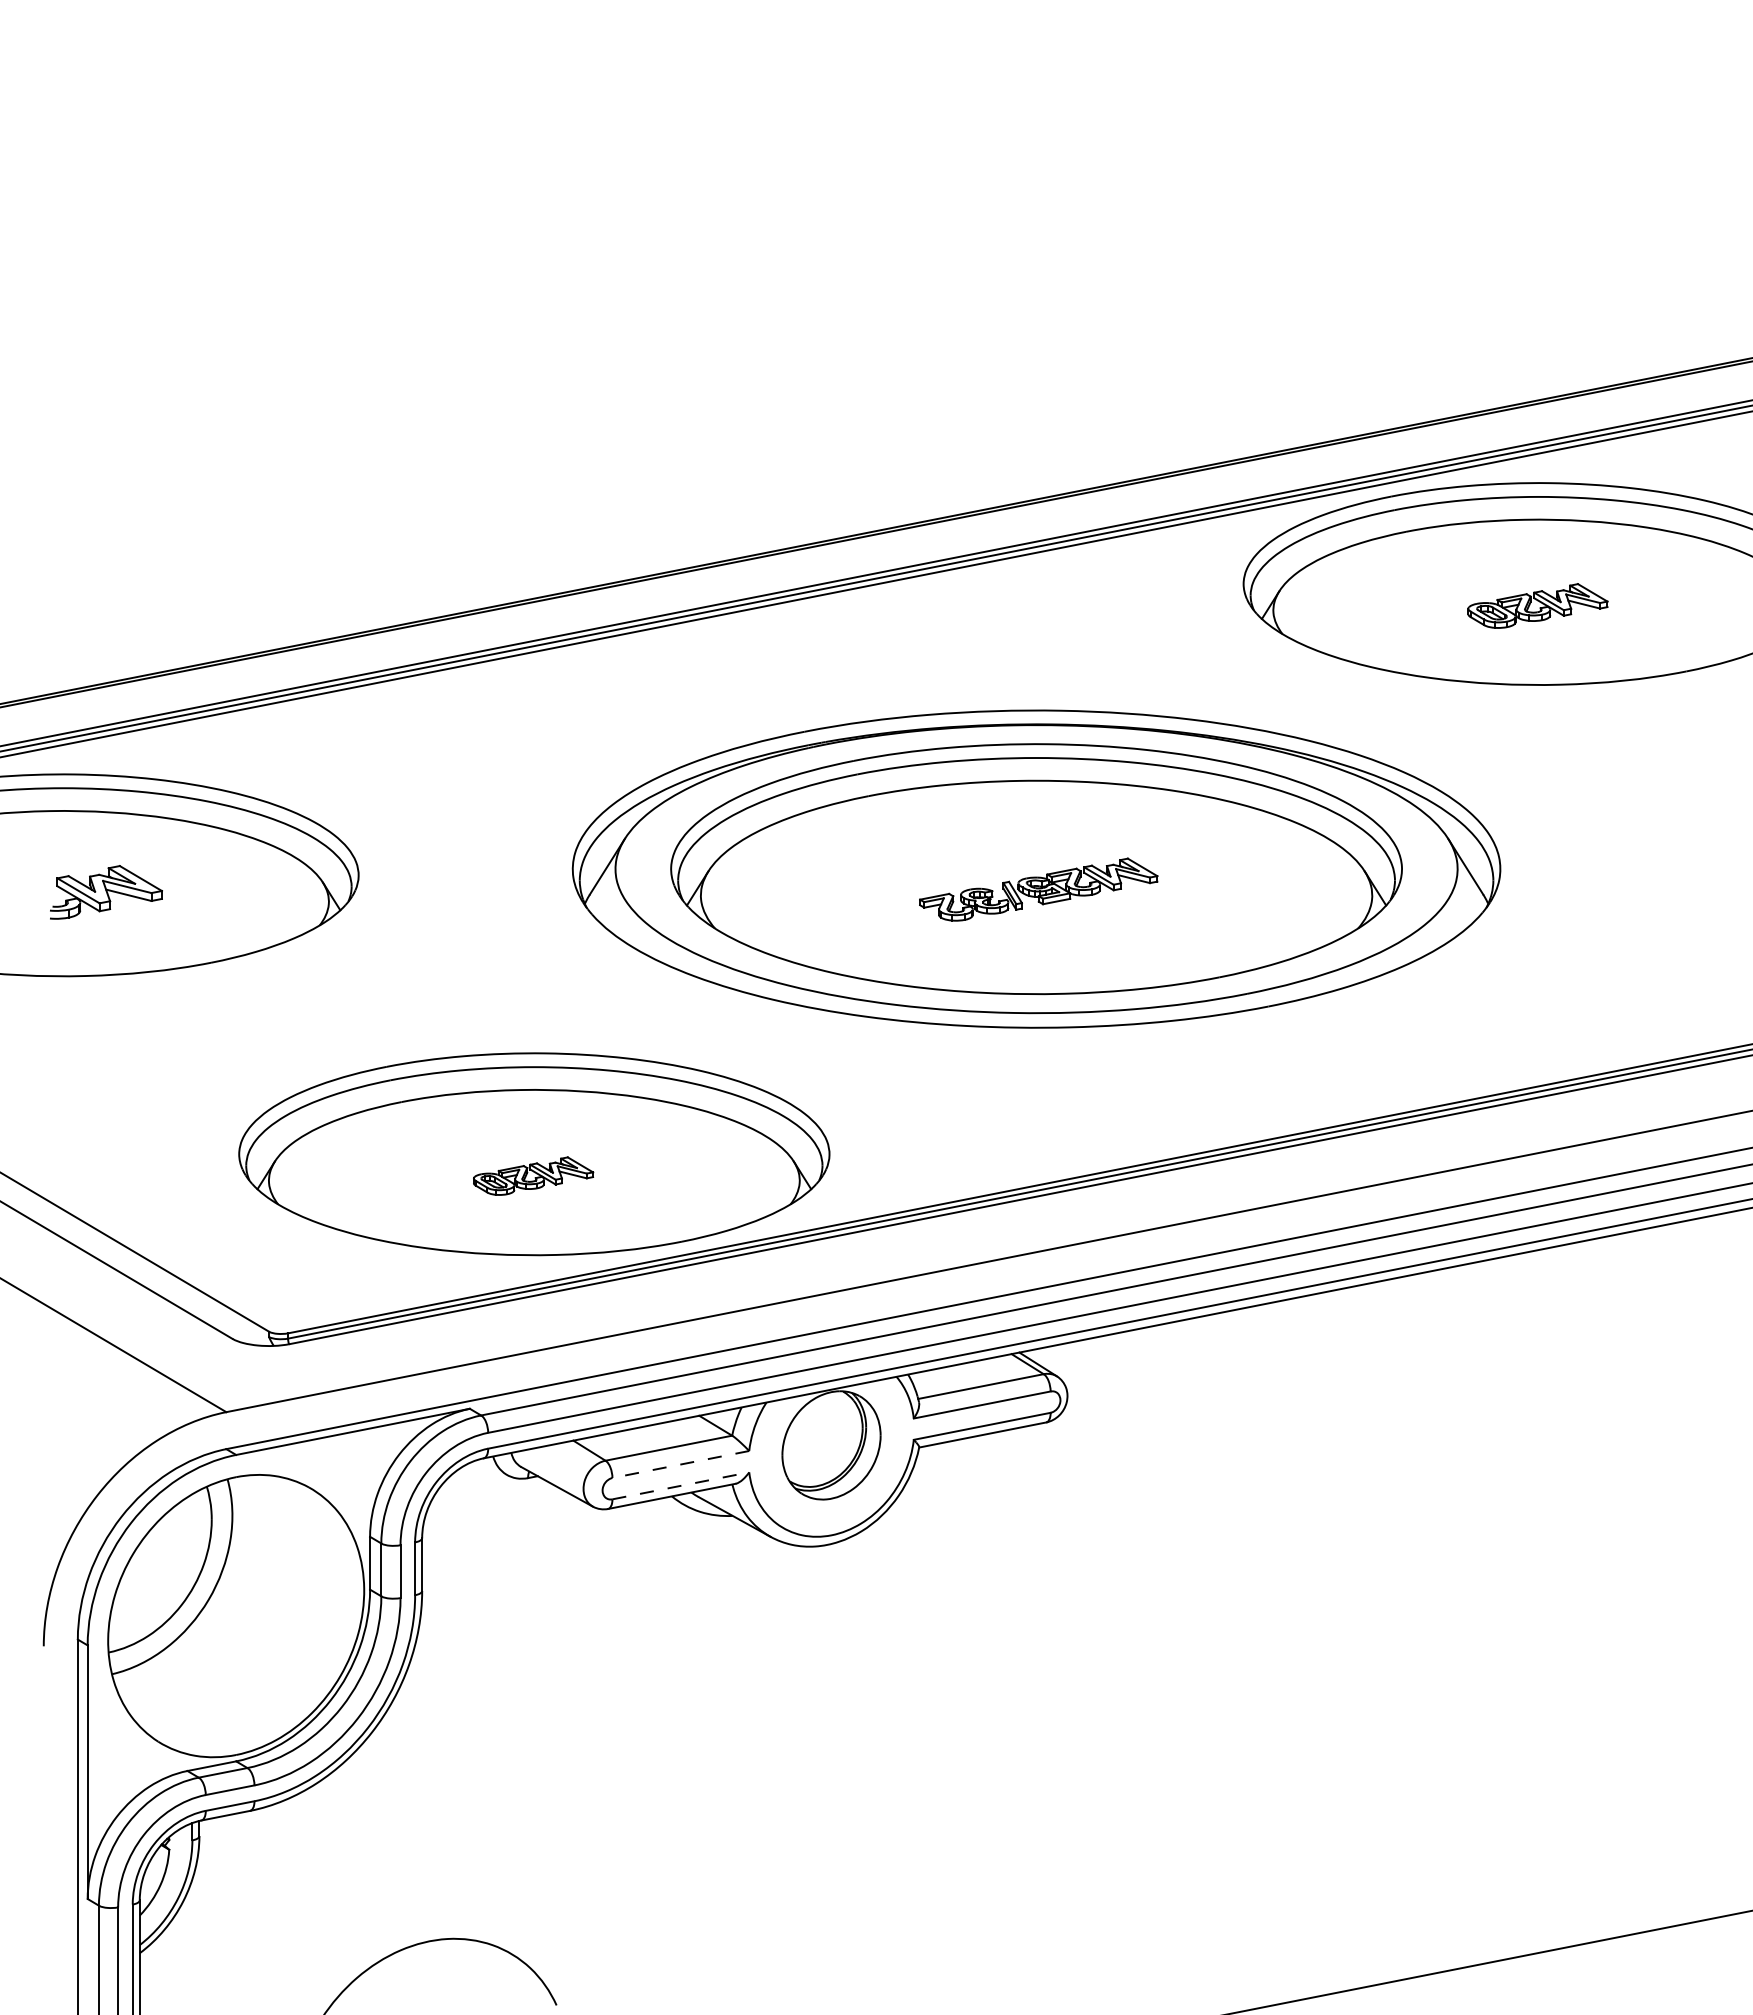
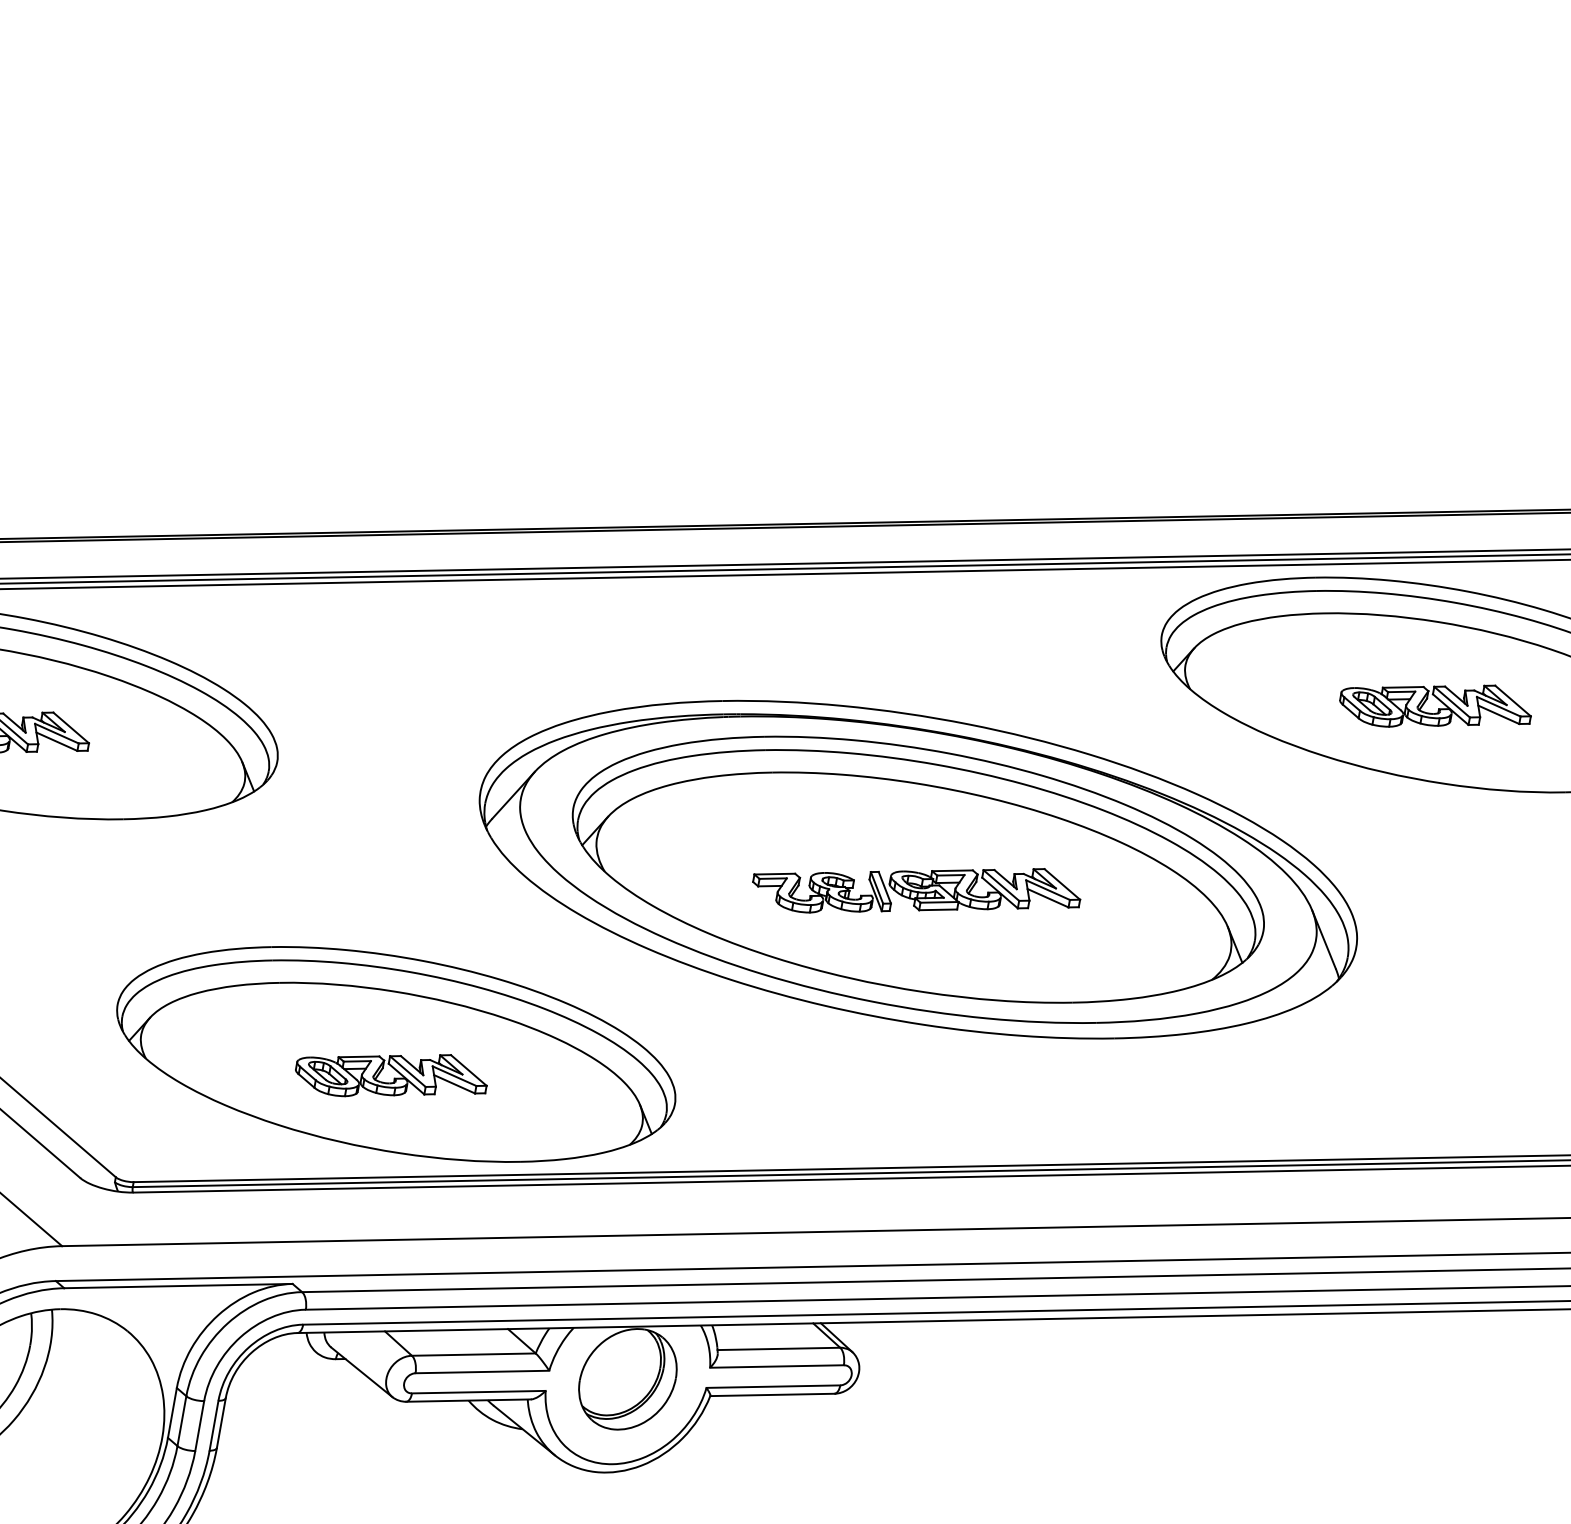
part: (1537, 605) -> (1435, 705), size x1.43
part: (1038, 889) -> (916, 889), size x1.43
part: (533, 1175) -> (391, 1074), size x1.67
line: (680, 1464) -> (482, 1371), dashed -> solid
line: (680, 1485) -> (478, 1391), dashed -> solid

